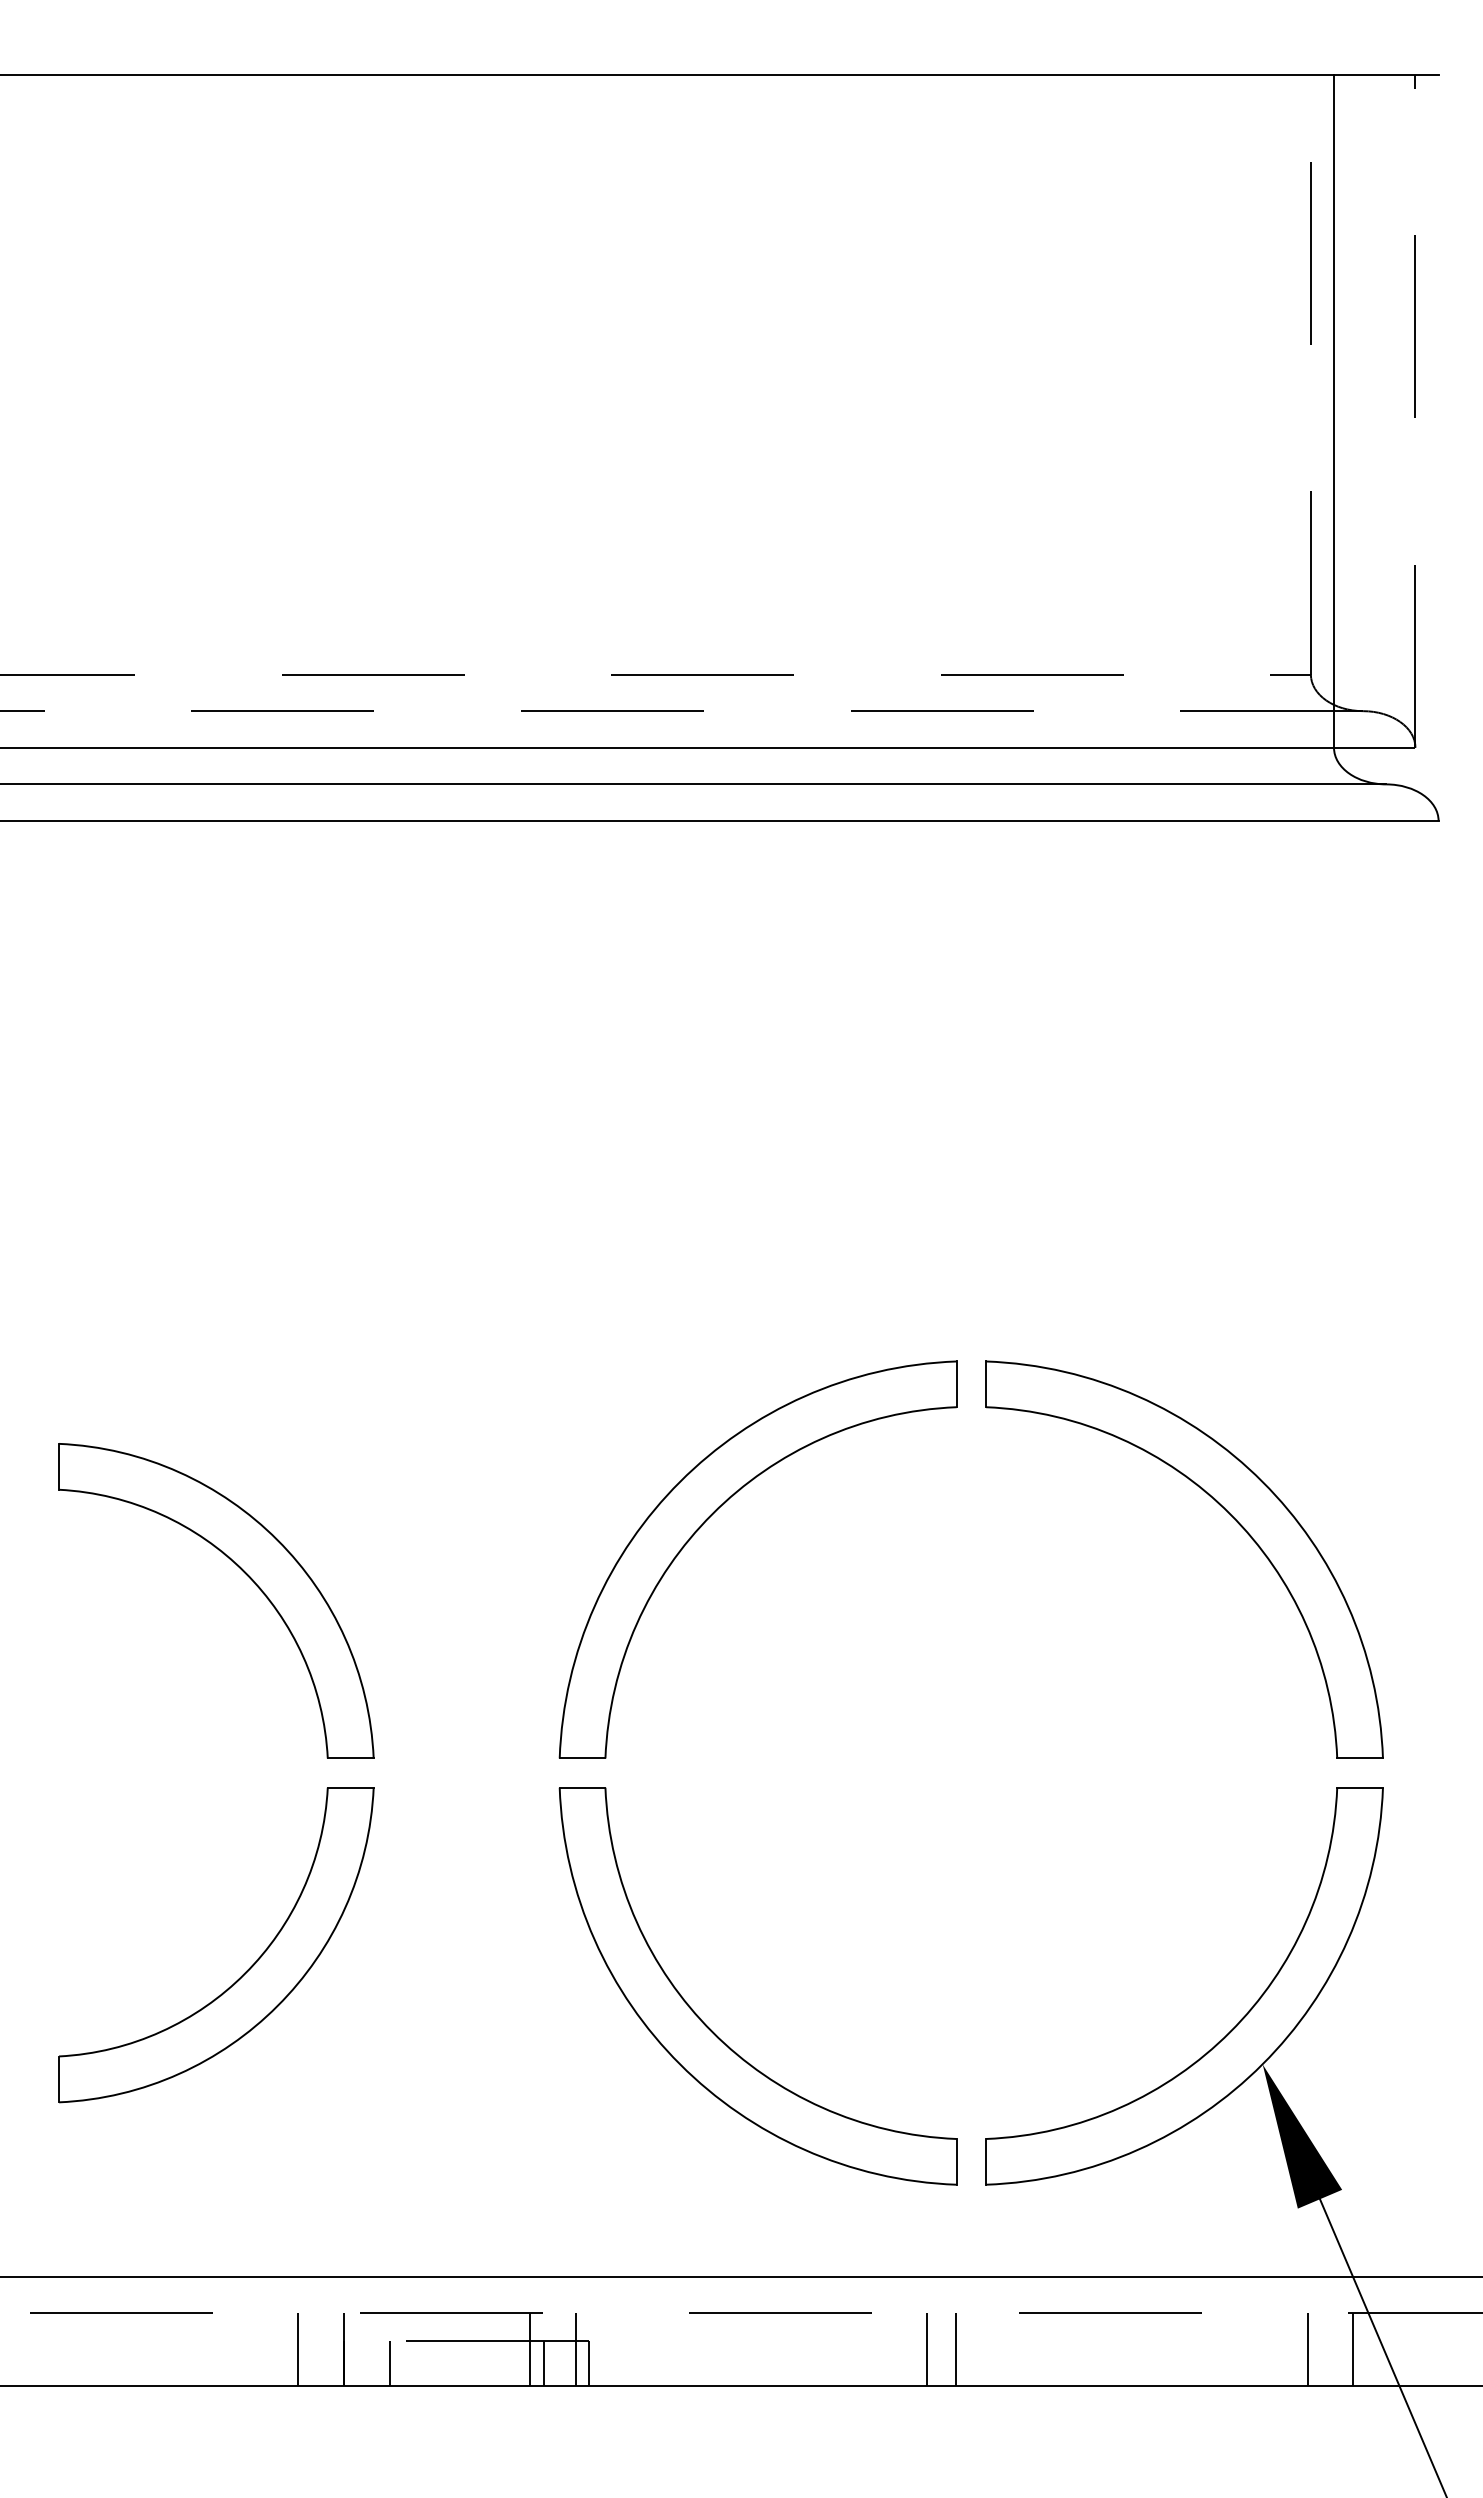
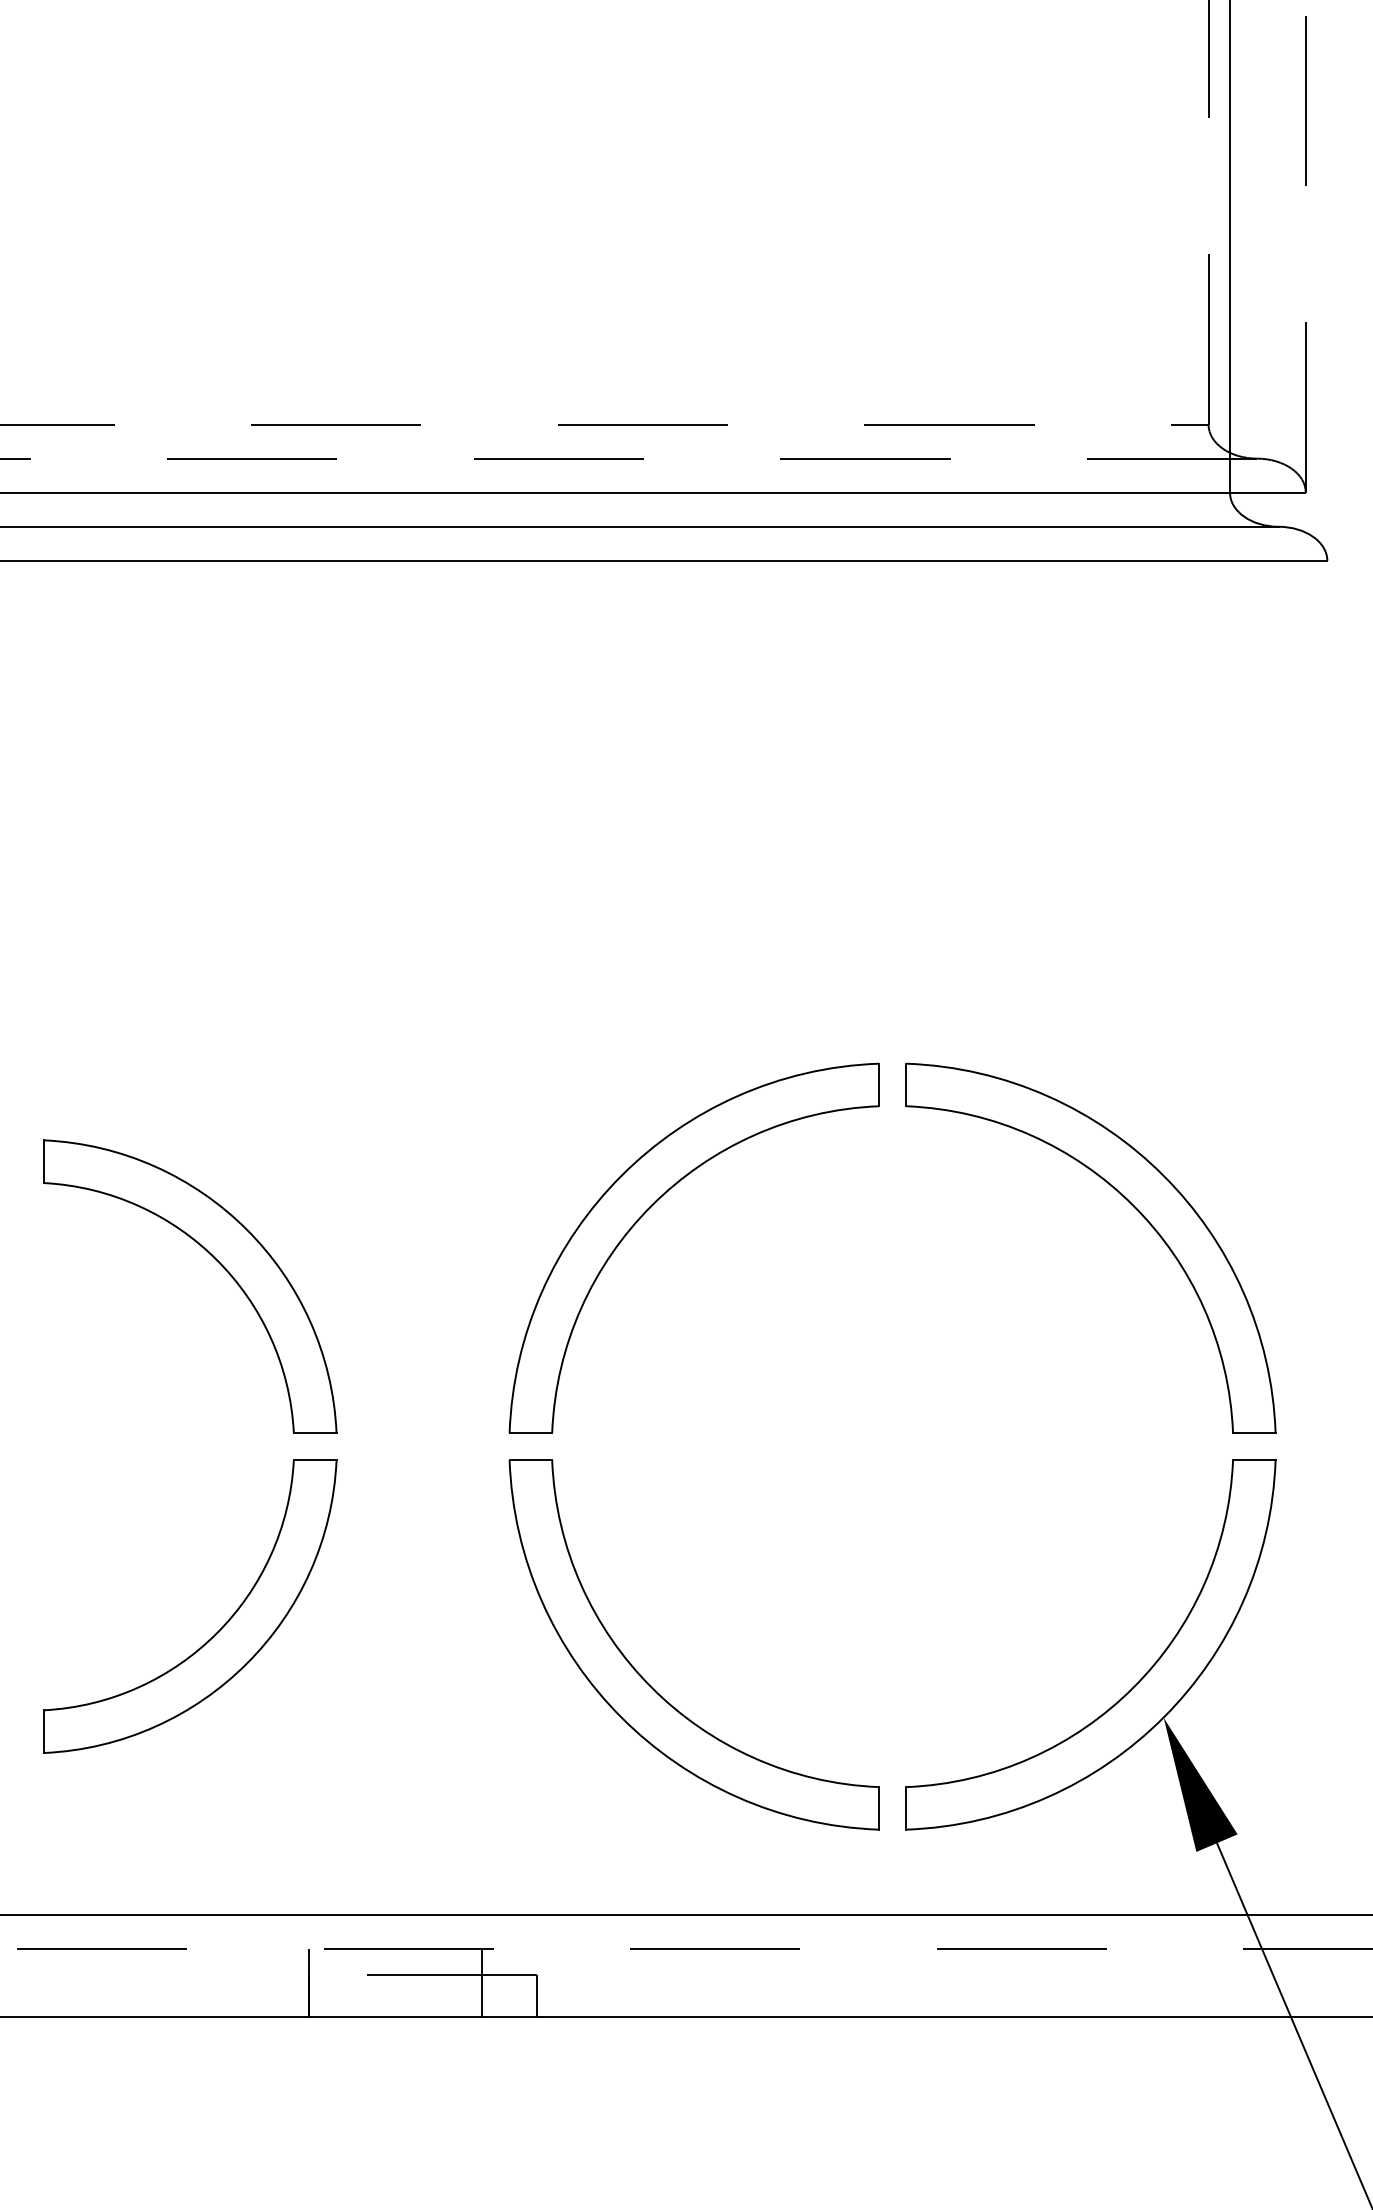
line: (298, 2349) -> (266, 1982), removed
line: (575, 2349) -> (524, 1982), removed
line: (926, 2349) -> (850, 1982), removed
line: (956, 2349) -> (878, 1982), removed
line: (1307, 2349) -> (1205, 1982), removed
line: (1353, 2349) -> (1248, 1982), removed
line: (389, 2363) -> (351, 1995), removed
line: (543, 2363) -> (494, 1995), removed

